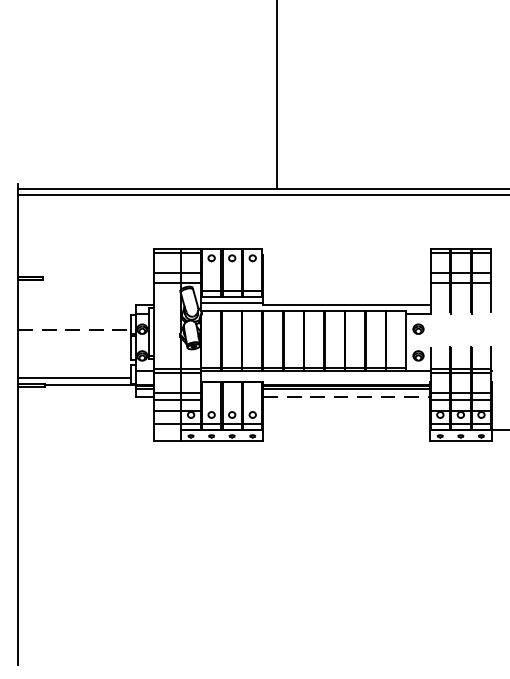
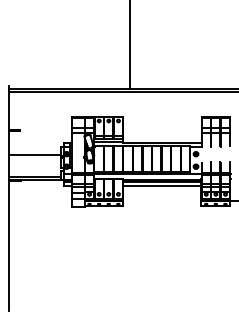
line: (75, 329) -> (35, 154), dashed -> solid
line: (346, 398) -> (162, 186), dashed -> solid

